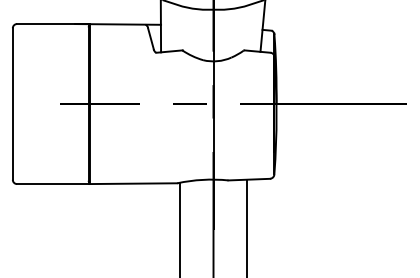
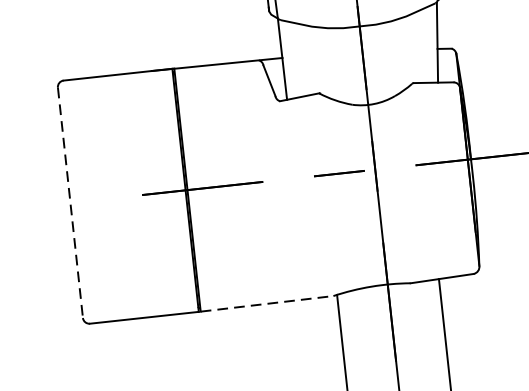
line: (12, 104) -> (70, 203), solid -> dashed
line: (133, 183) -> (266, 303), solid -> dashed

